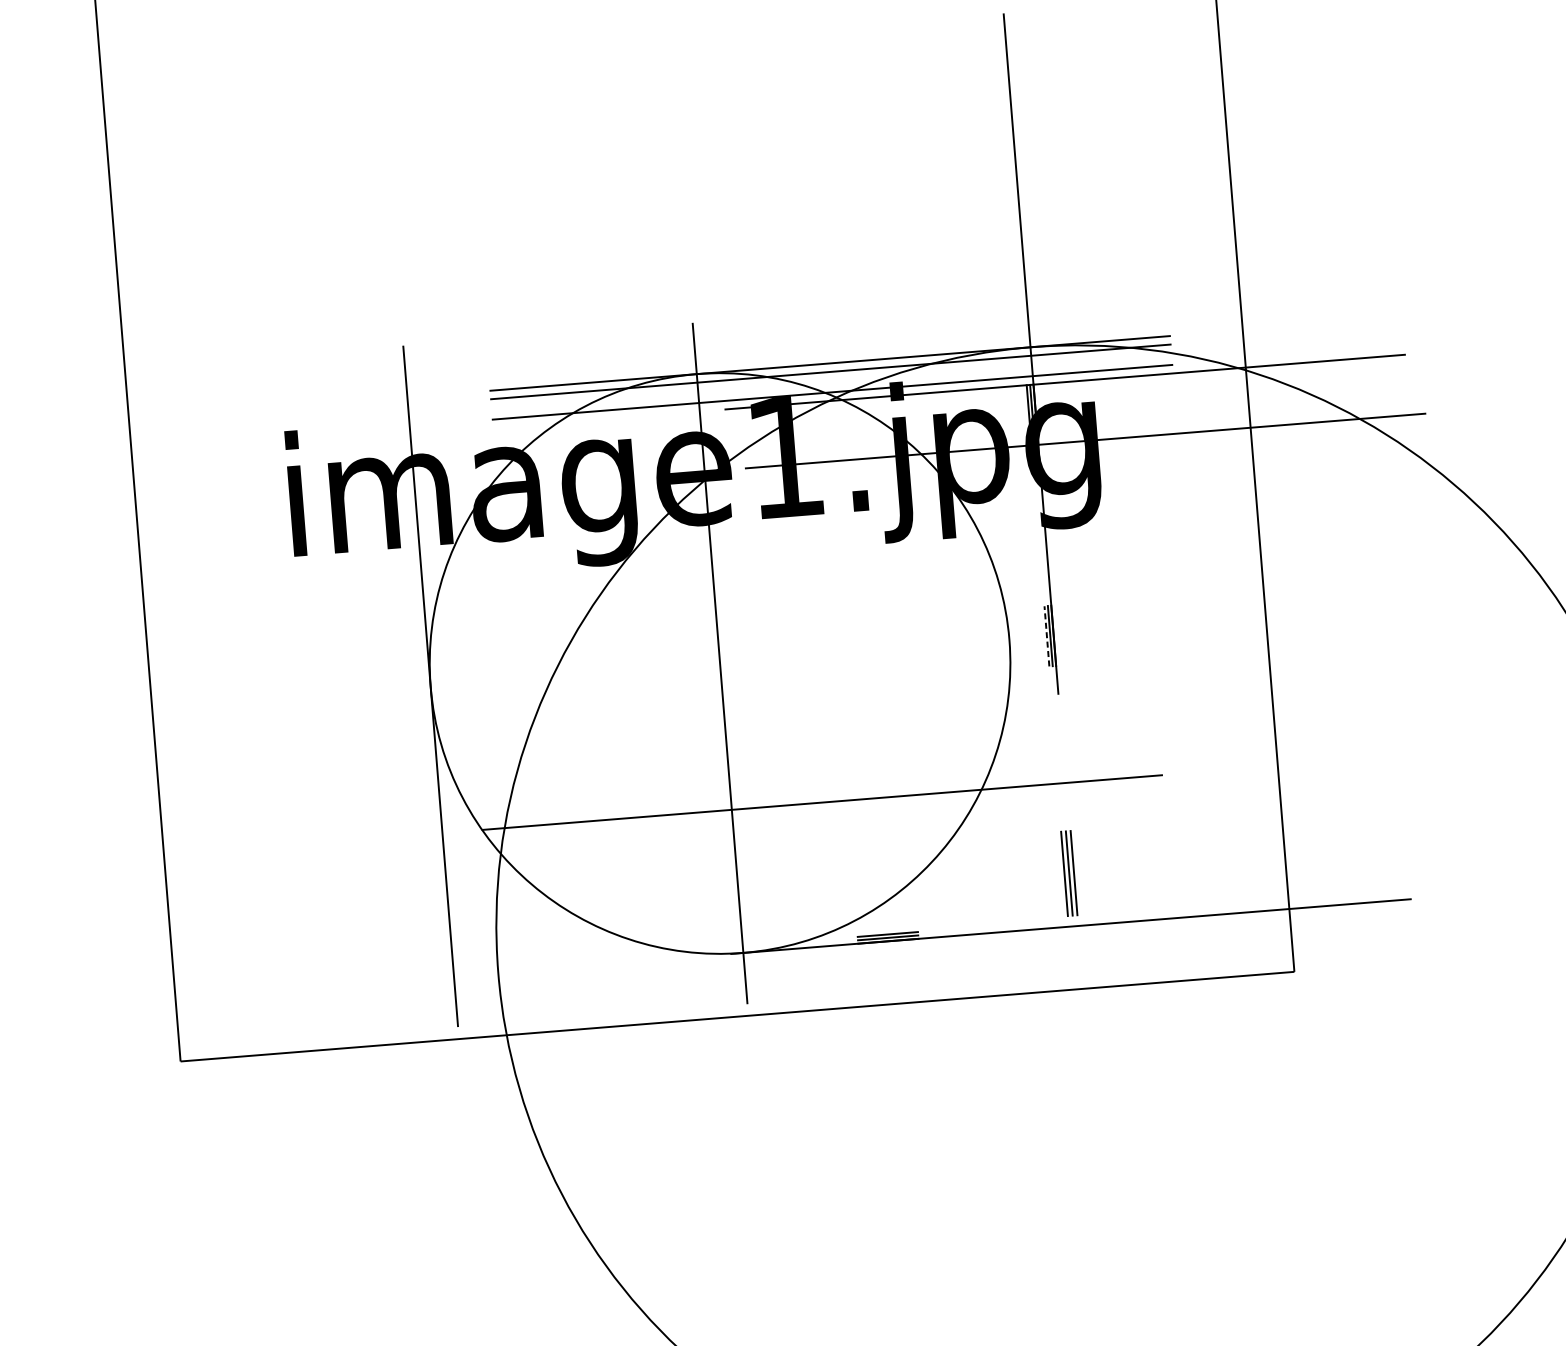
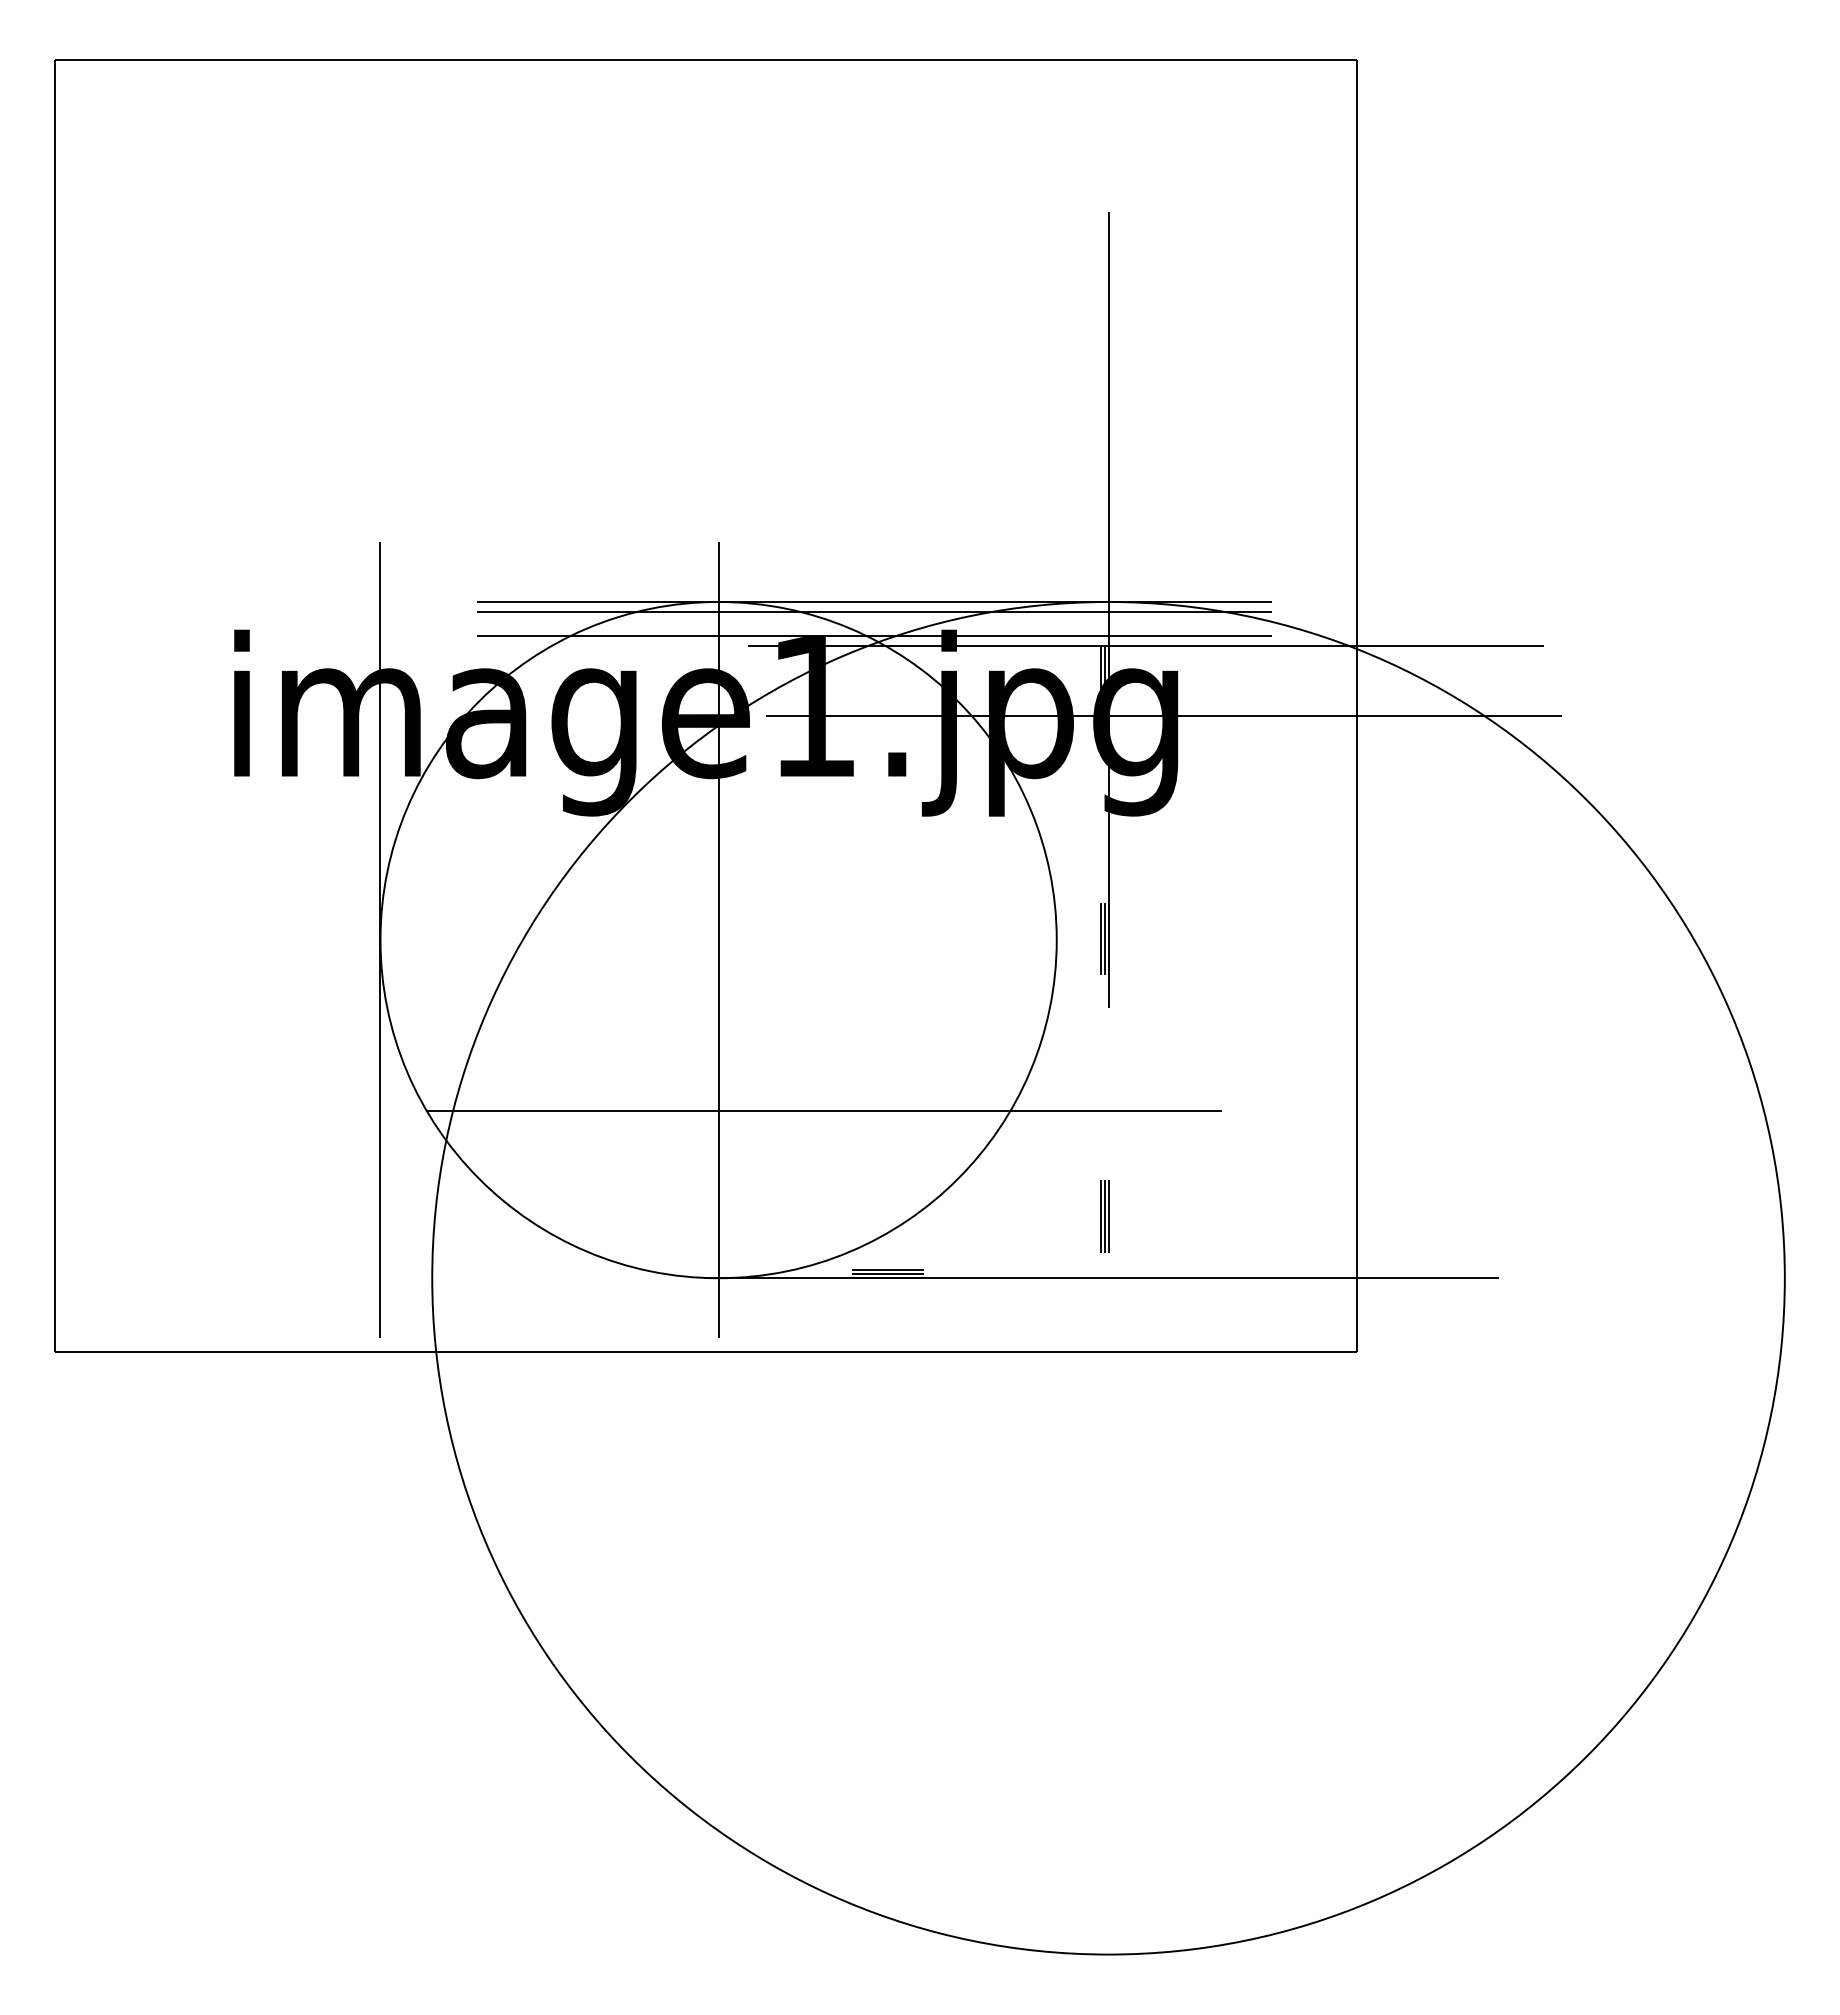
line: (1046, 635) -> (1100, 938), dashed -> solid
part: (1069, 873) -> (1104, 1216), size x0.71

